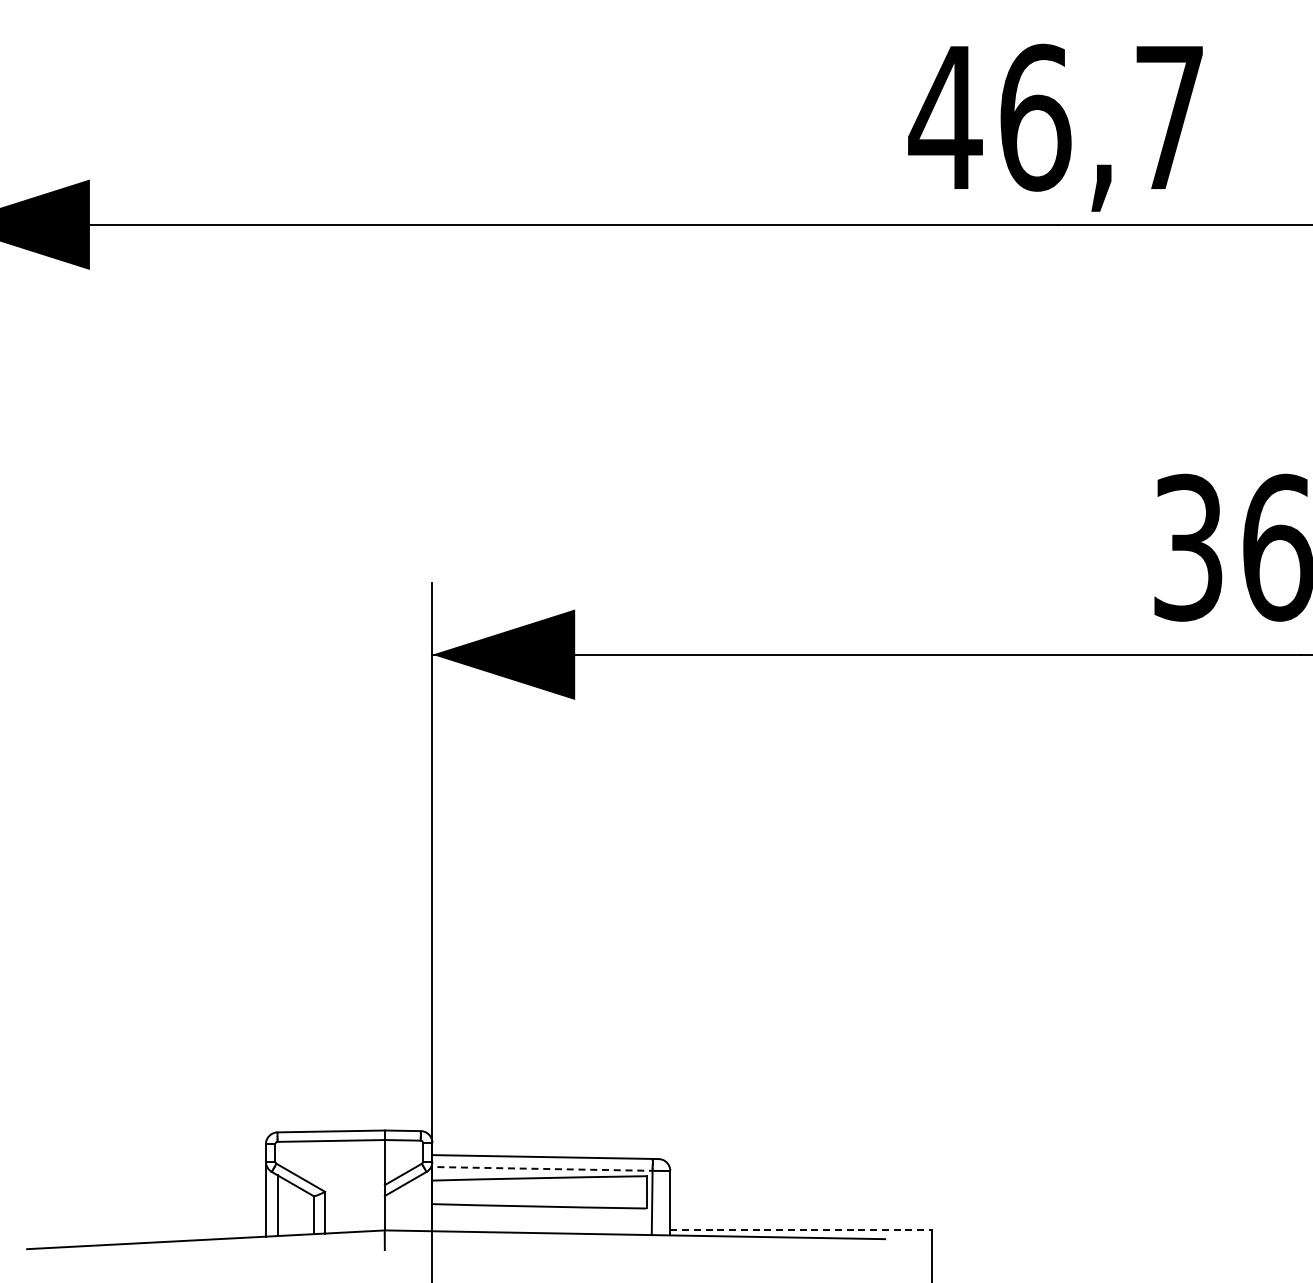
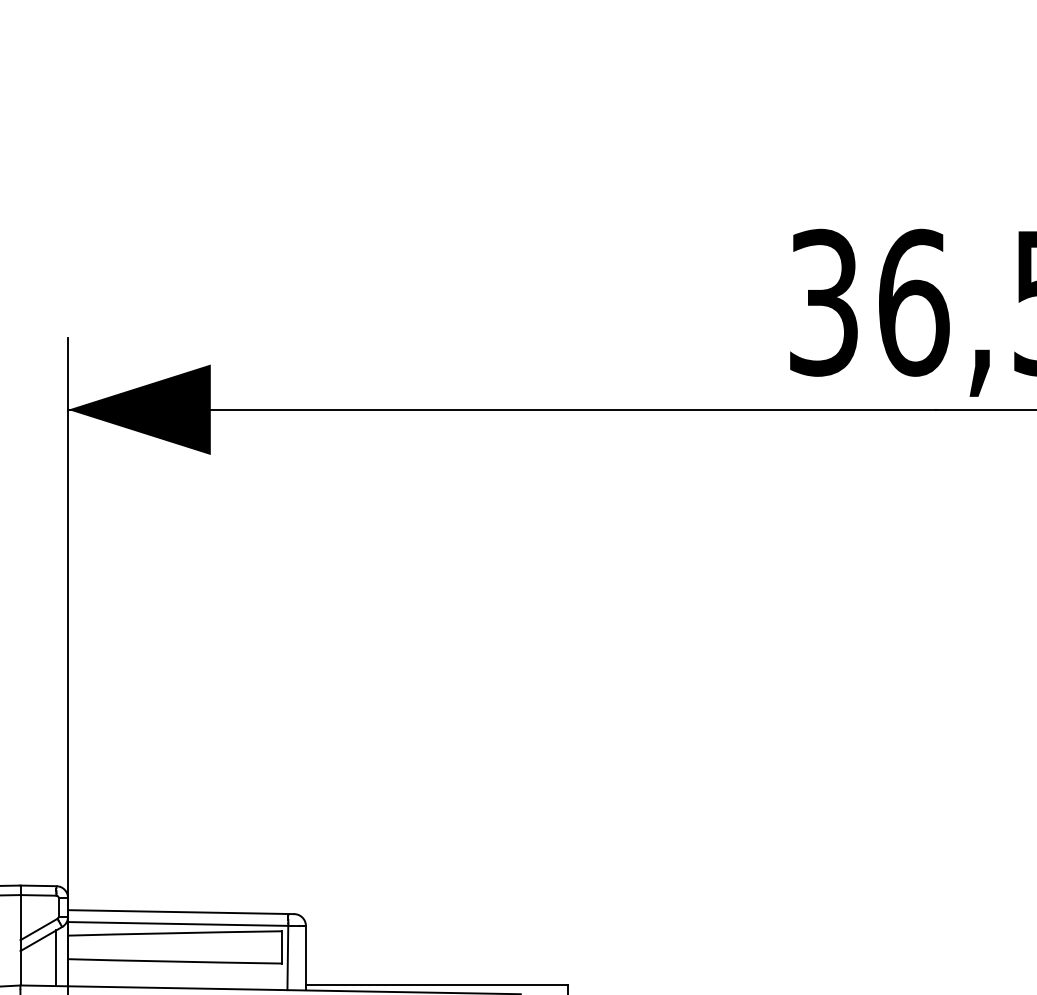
line: (544, 1168) -> (180, 923), dashed -> solid
line: (420, 1203) -> (56, 958), added
line: (801, 1230) -> (437, 985), dashed -> solid

